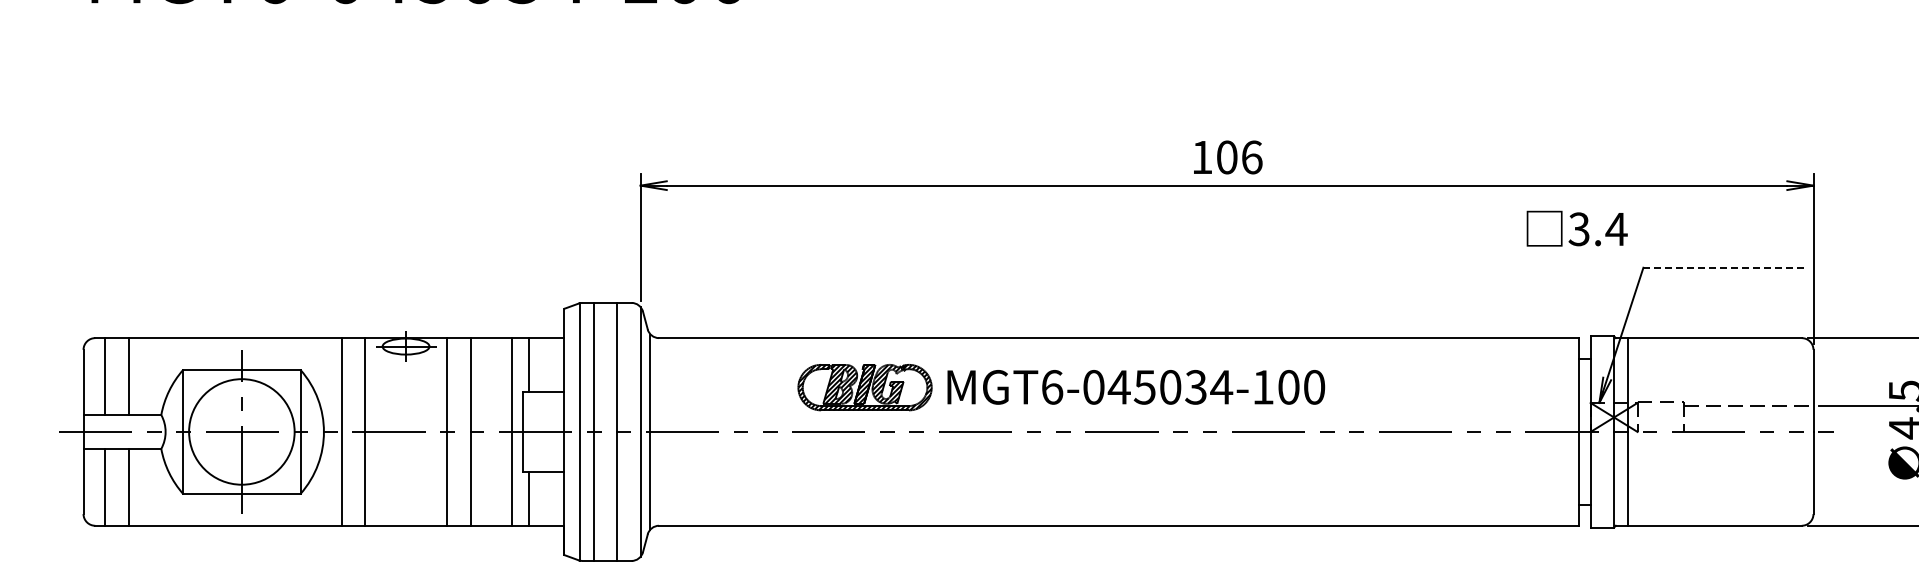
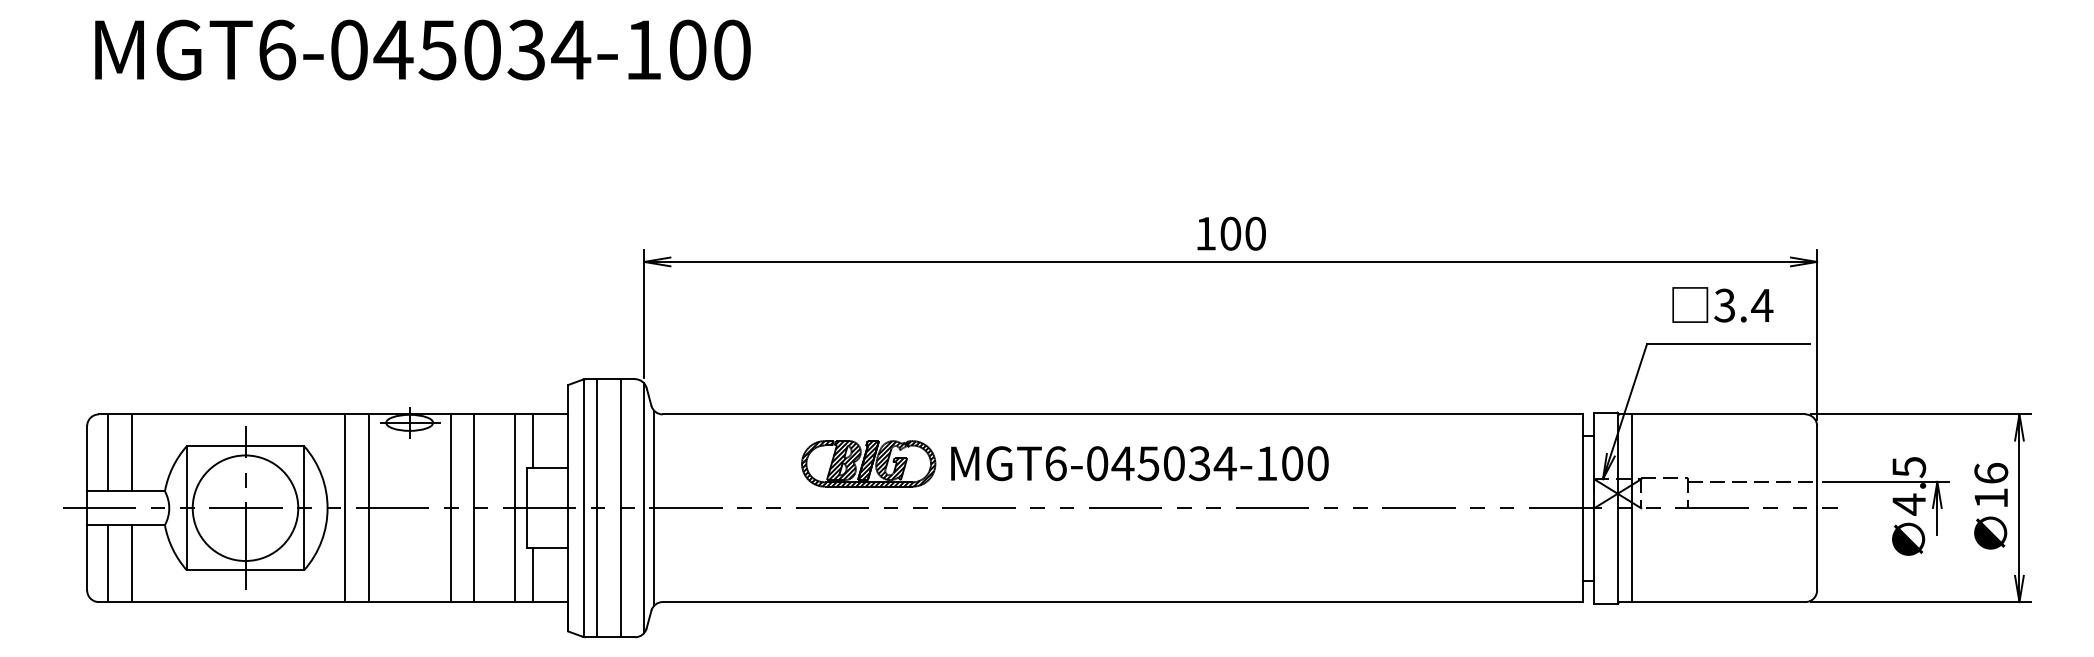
text: (1251, 157) -> (1255, 233), 106 -> 100
text: (1576, 228) -> (1722, 304), moved
line: (1724, 268) -> (1728, 344), dashed -> solid

